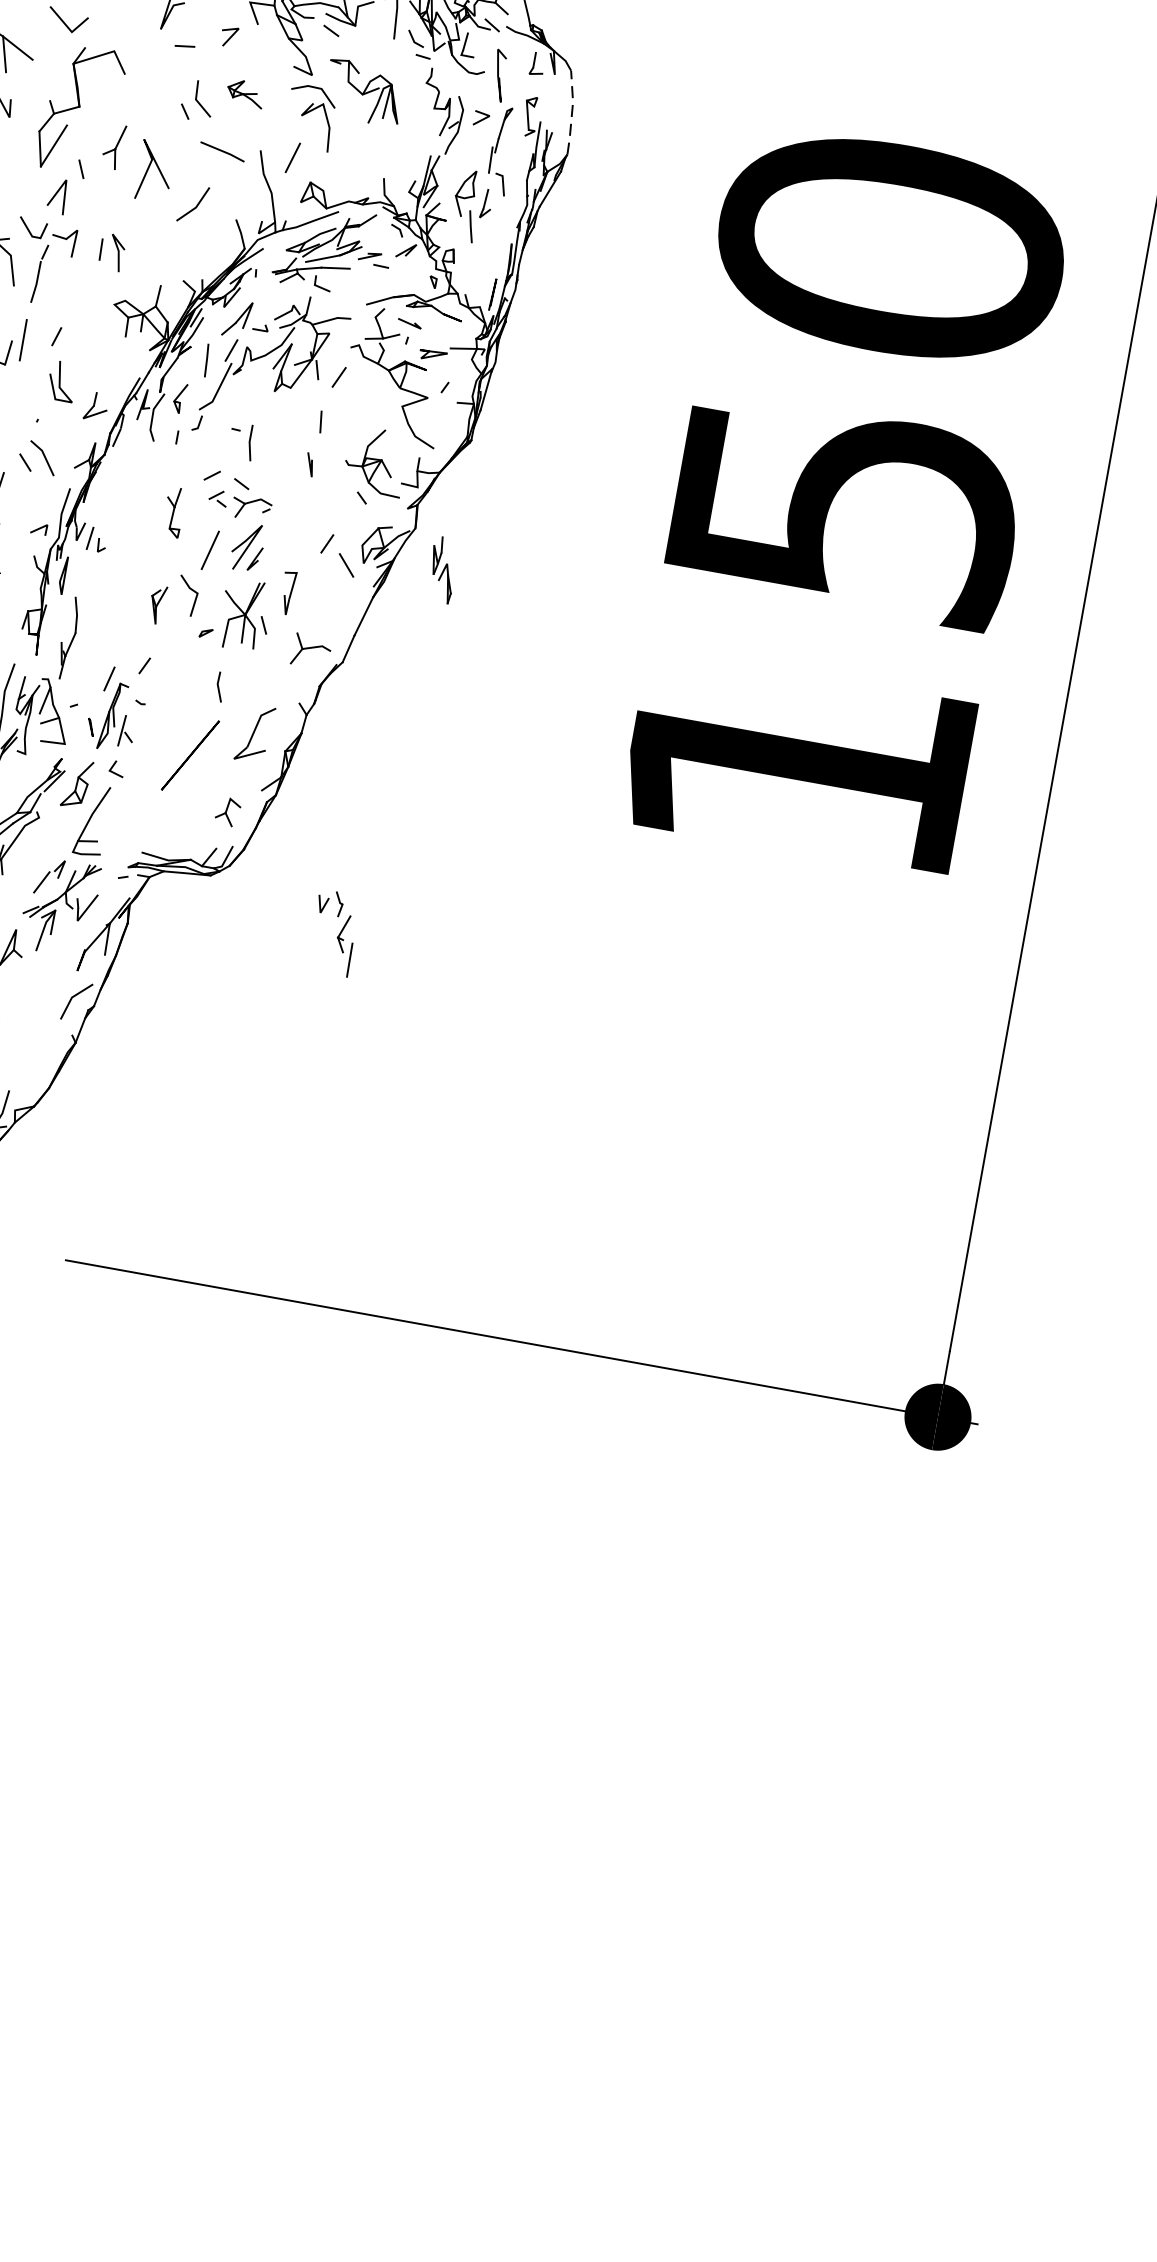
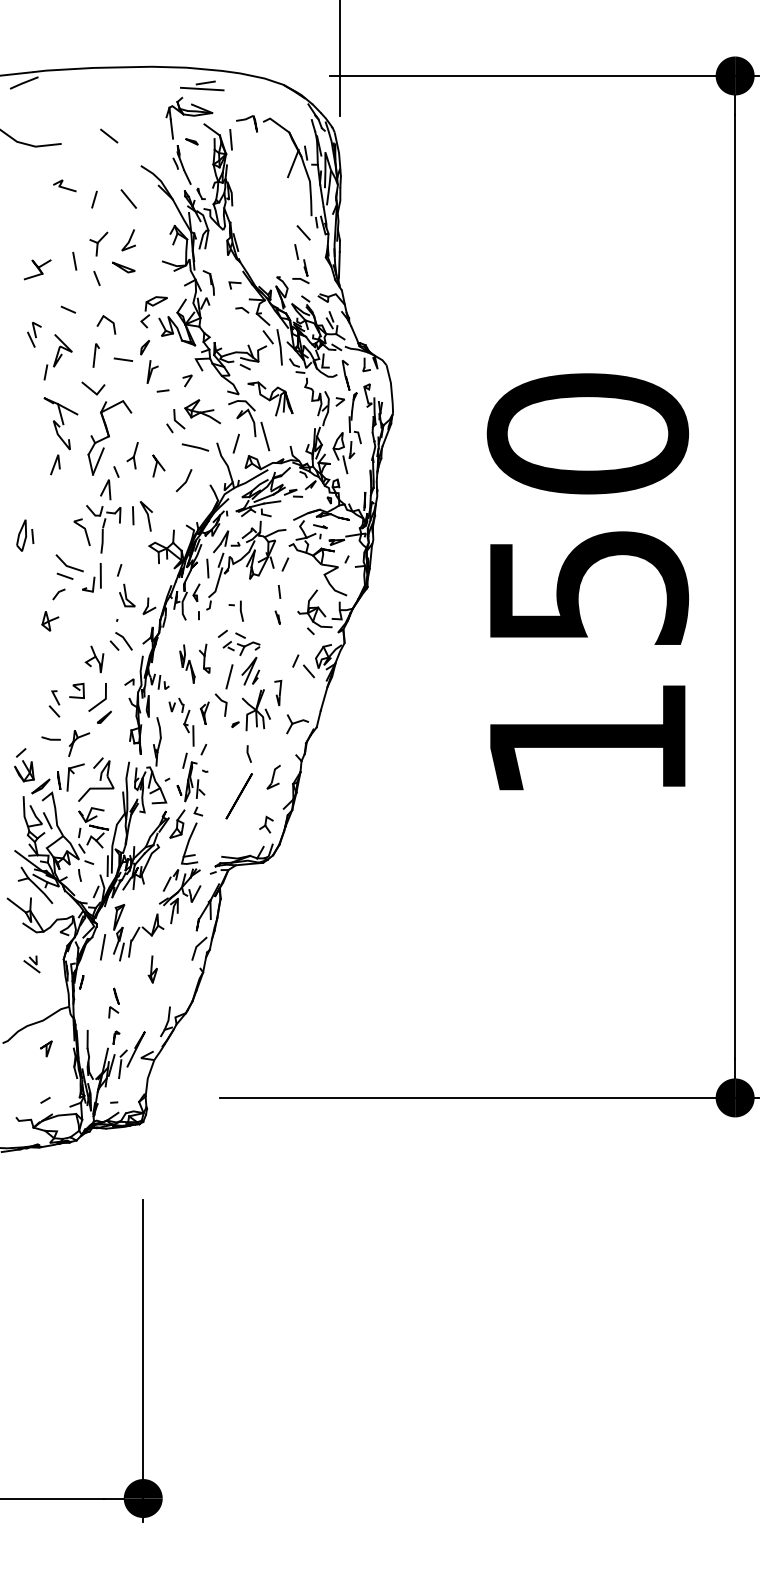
part: (245, 93) -> (202, 411), size x1.67
line: (572, 111) -> (391, 388), dashed -> solid
line: (344, 154) -> (265, 436), added
part: (154, 171) -> (158, 465), size x0.62
part: (111, 252) -> (142, 516), size x1.43
part: (442, 568) -> (187, 663), moved
part: (254, 734) -> (273, 777), size x0.71
part: (333, 932) -> (181, 721), moved

